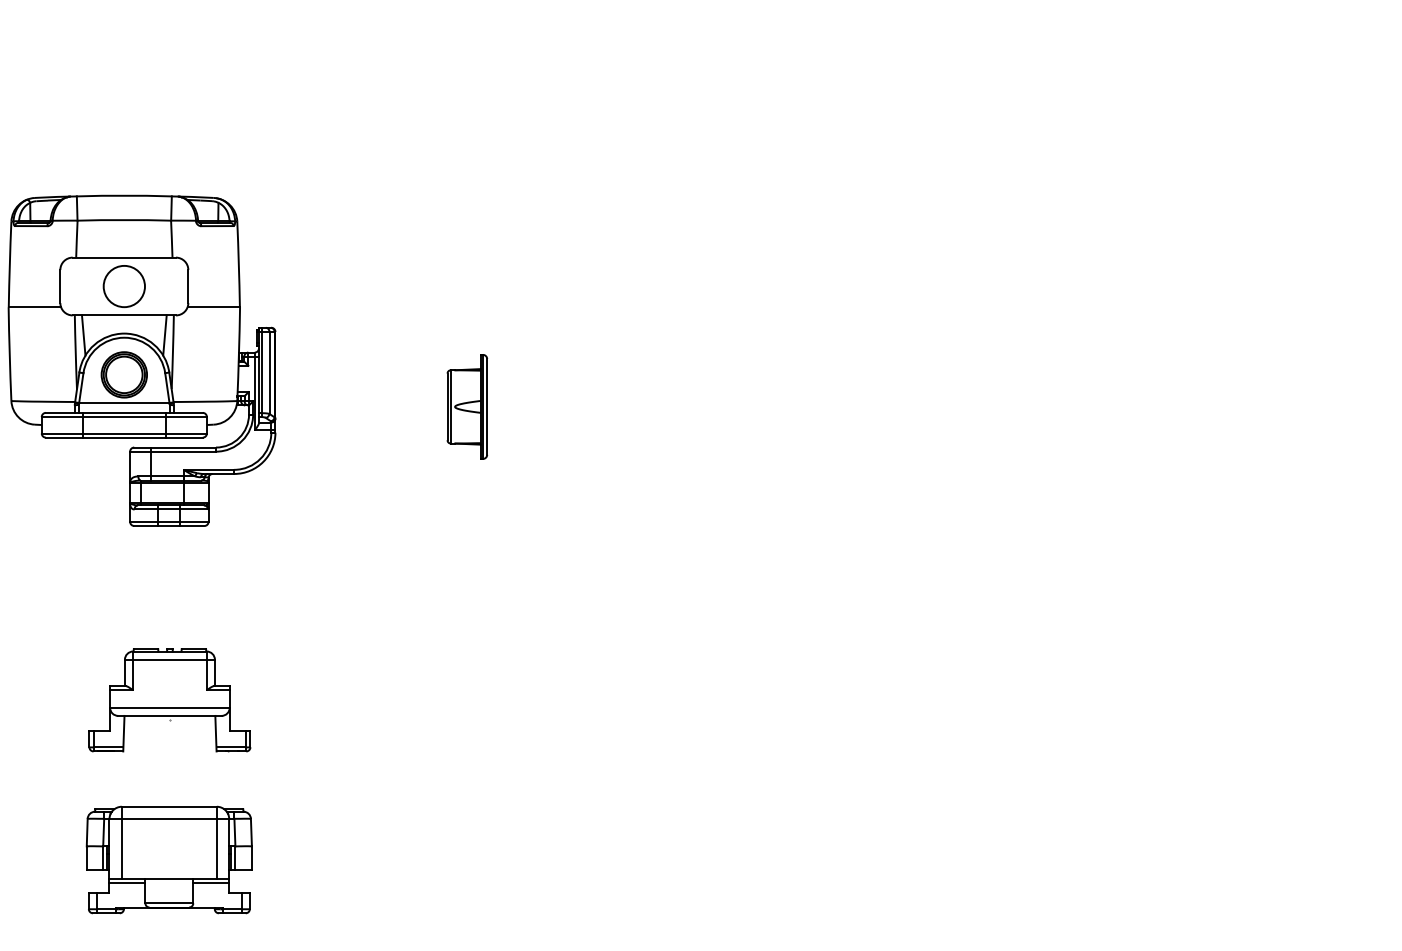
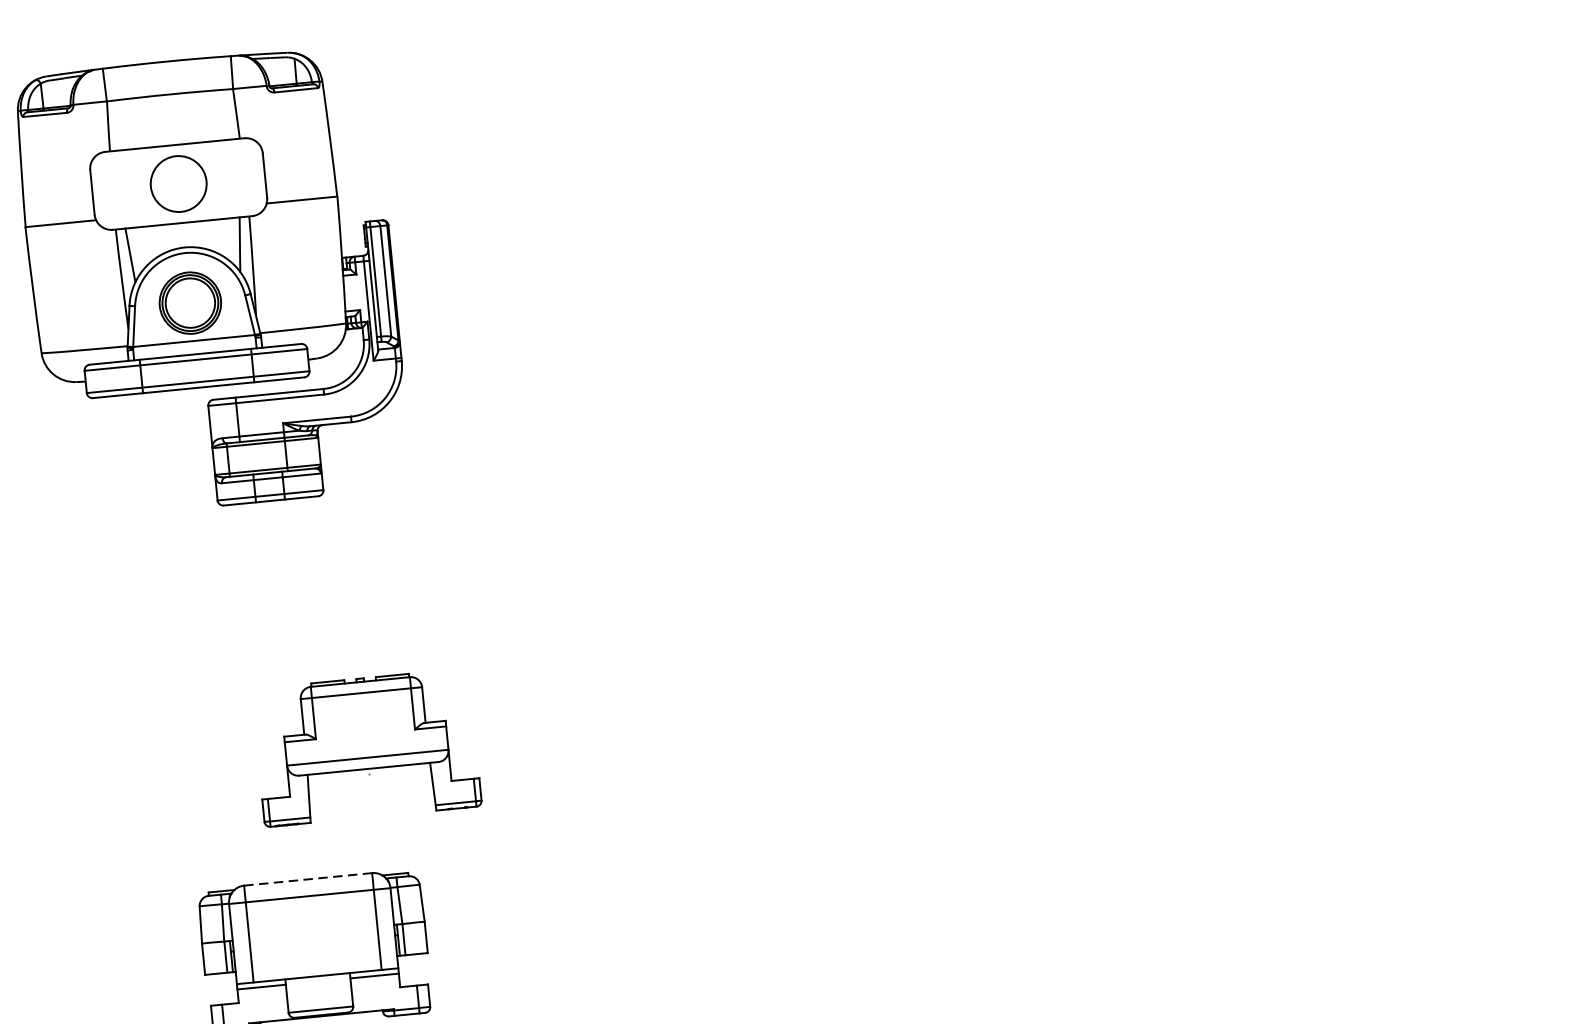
part: (466, 406) -> (655, 300), removed
part: (169, 700) -> (366, 748), moved
line: (169, 806) -> (308, 879), solid -> dashed

